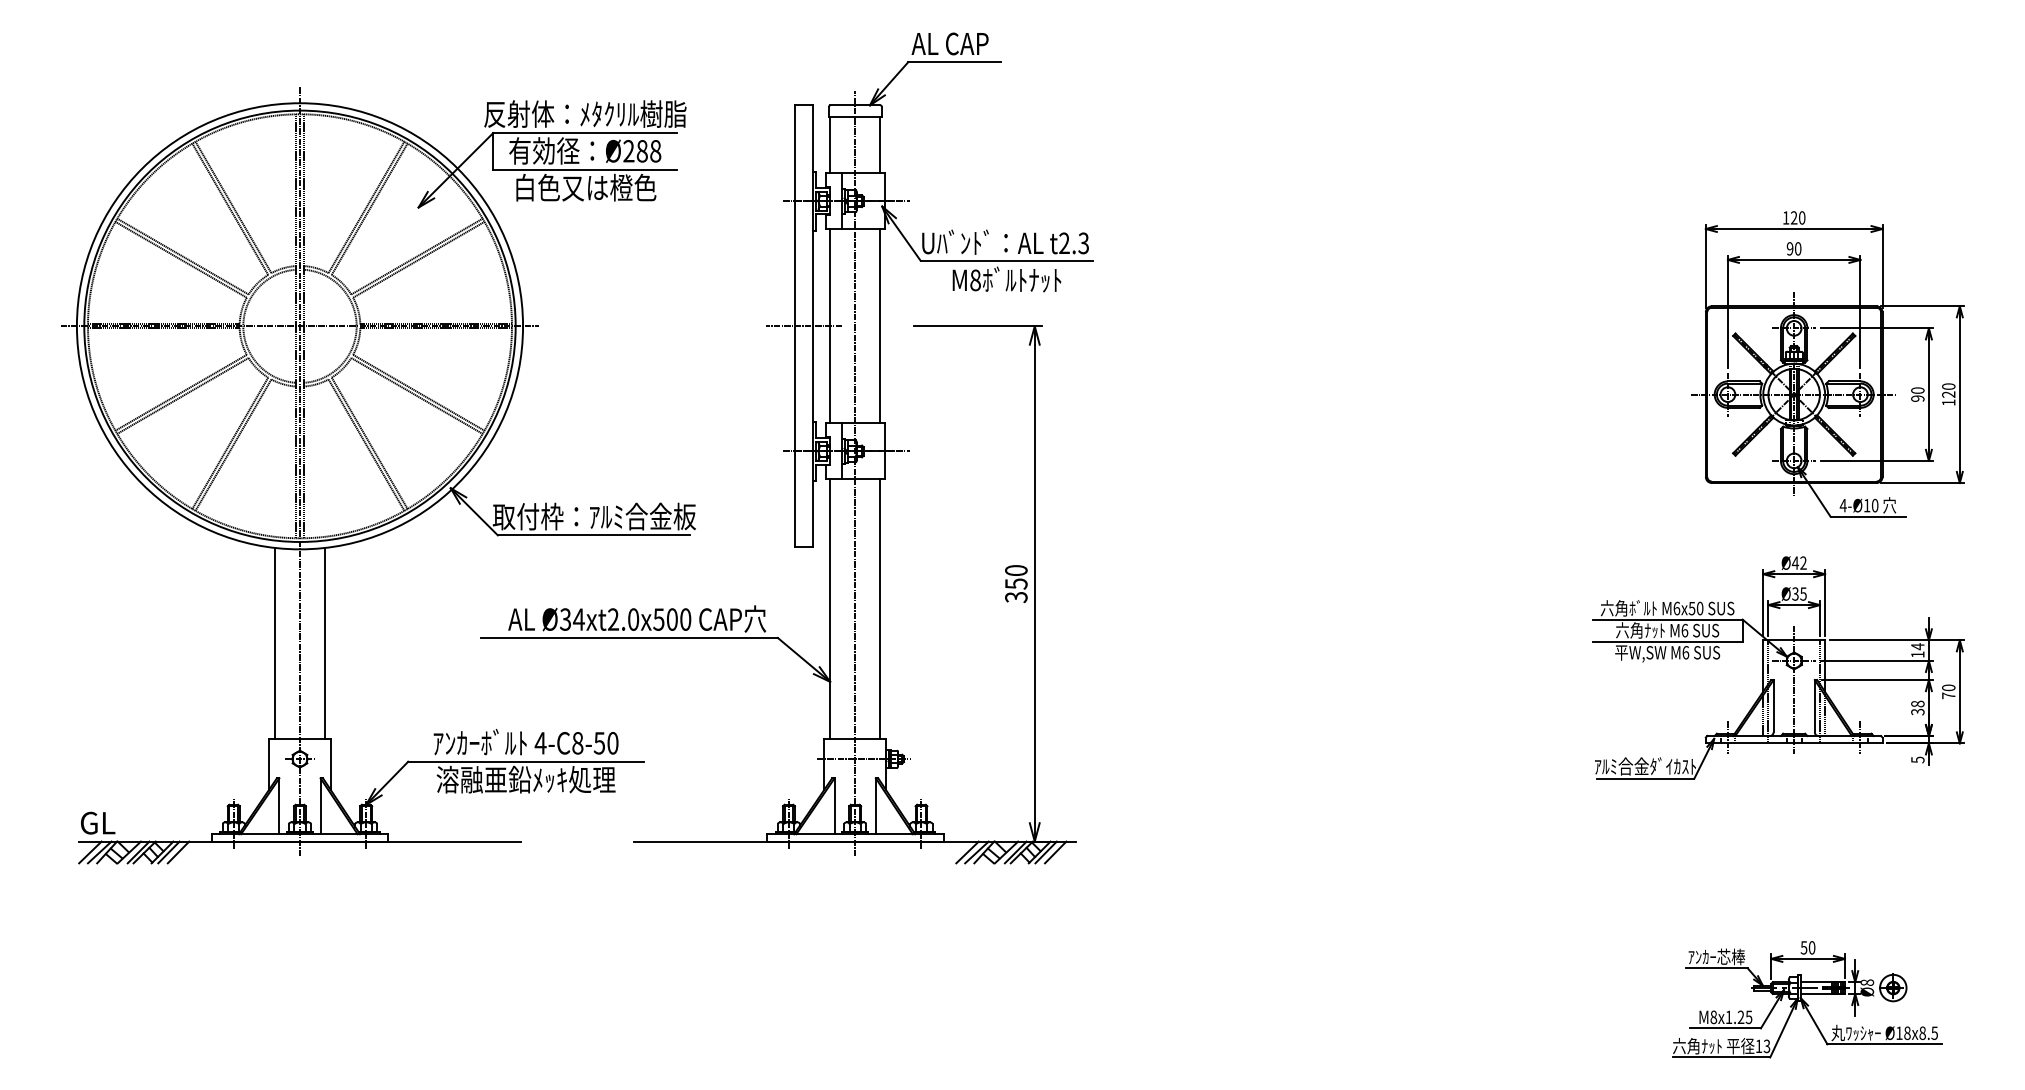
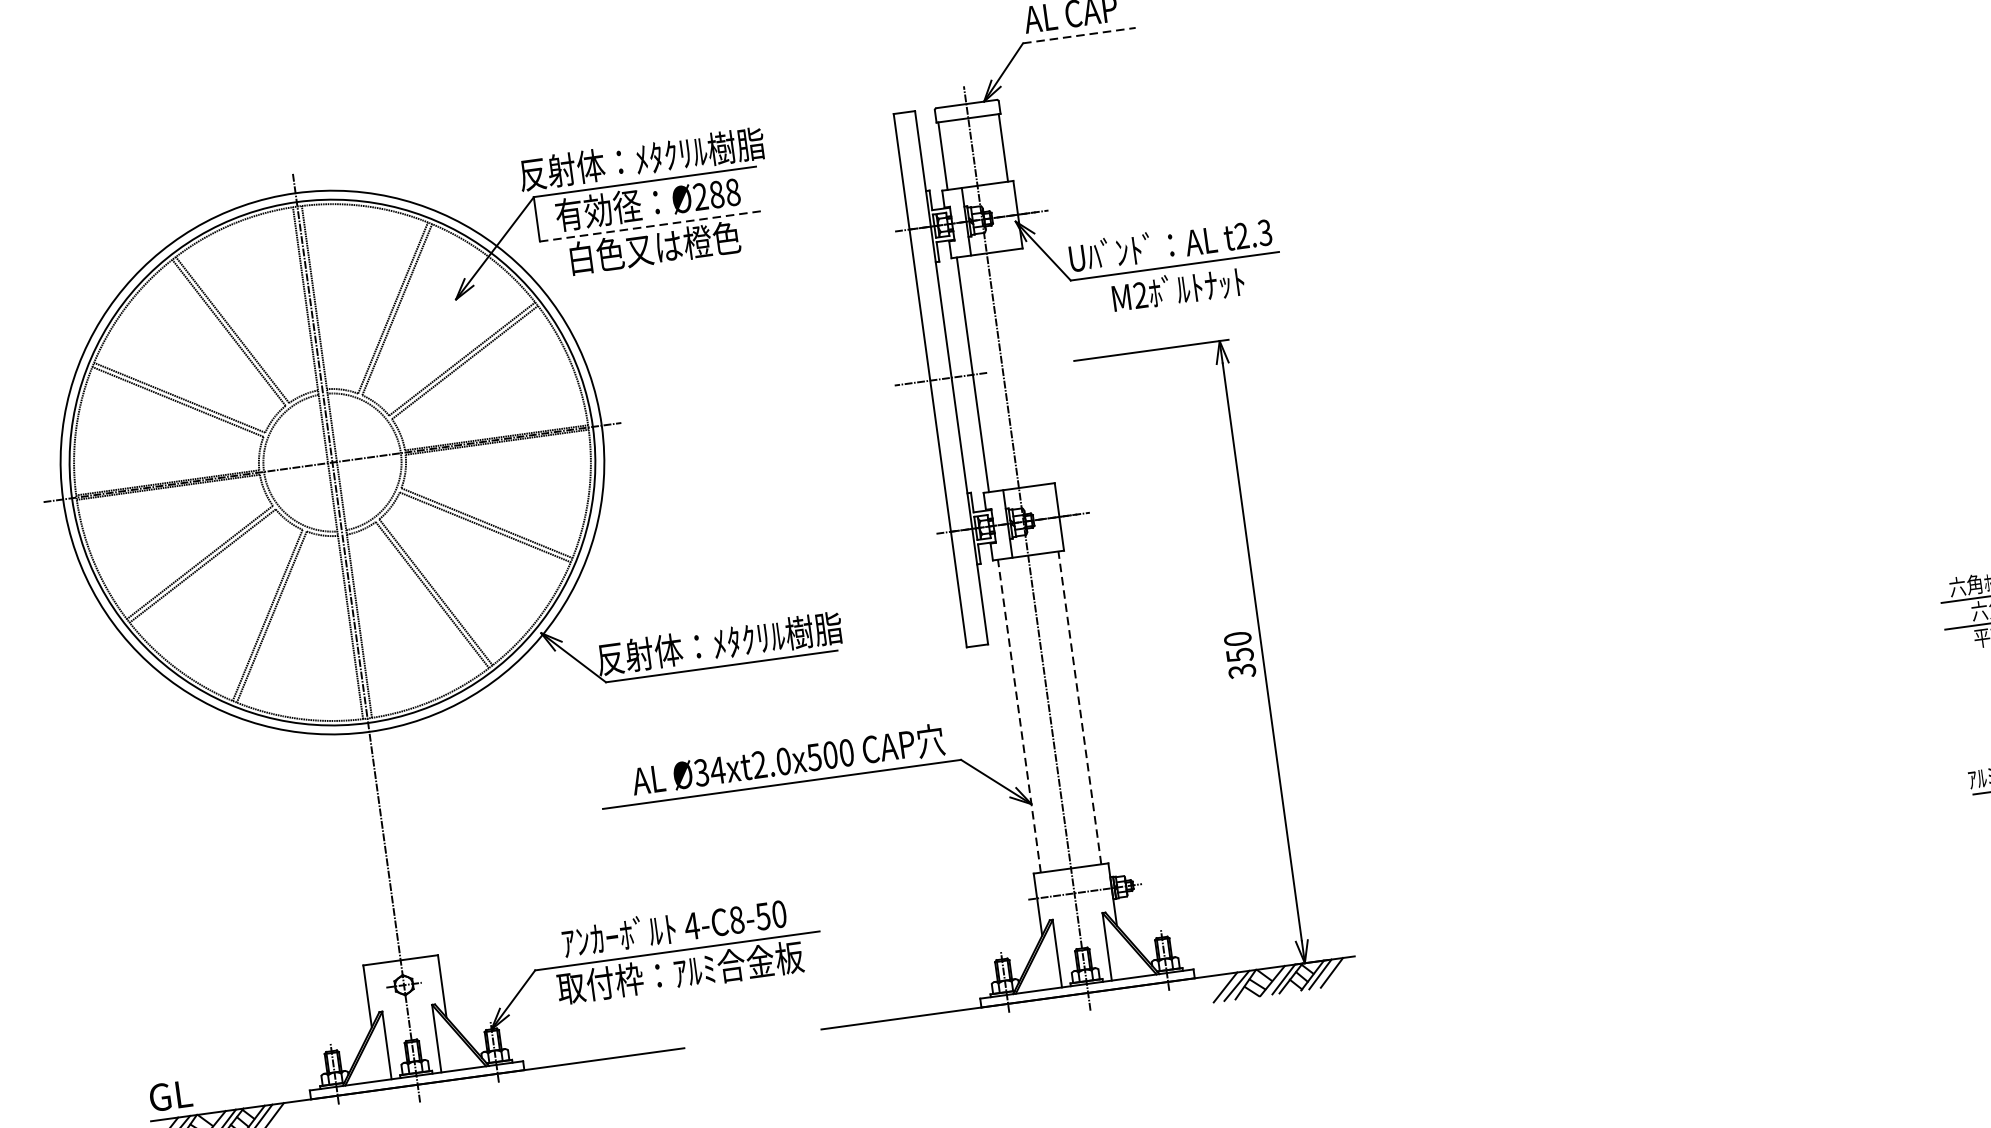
line: (954, 62) -> (1079, 35), solid -> dashed
line: (585, 169) -> (651, 226), solid -> dashed
text: (975, 280) -> (1140, 295), M8 -> M2
line: (880, 326) -> (1033, 366), removed
text: (593, 516) -> (718, 643), 取付枠：ｱﾙﾐ合金板 -> 反射体：ﾒﾀｸﾘﾙ樹脂
line: (830, 608) -> (1019, 715), solid -> dashed
line: (880, 608) -> (1080, 707), solid -> dashed
line: (274, 642) -> (353, 848), removed
line: (325, 642) -> (415, 840), removed
text: (525, 779) -> (679, 972), 溶融亜鉛ﾒｯｷ処理 -> 取付枠：ｱﾙﾐ合金板

